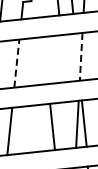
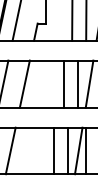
line: (69, 57) -> (77, 83), added
line: (81, 57) -> (89, 84), dashed -> solid
line: (55, 58) -> (63, 83), added
line: (16, 62) -> (24, 83), dashed -> solid
line: (66, 125) -> (67, 150), added

